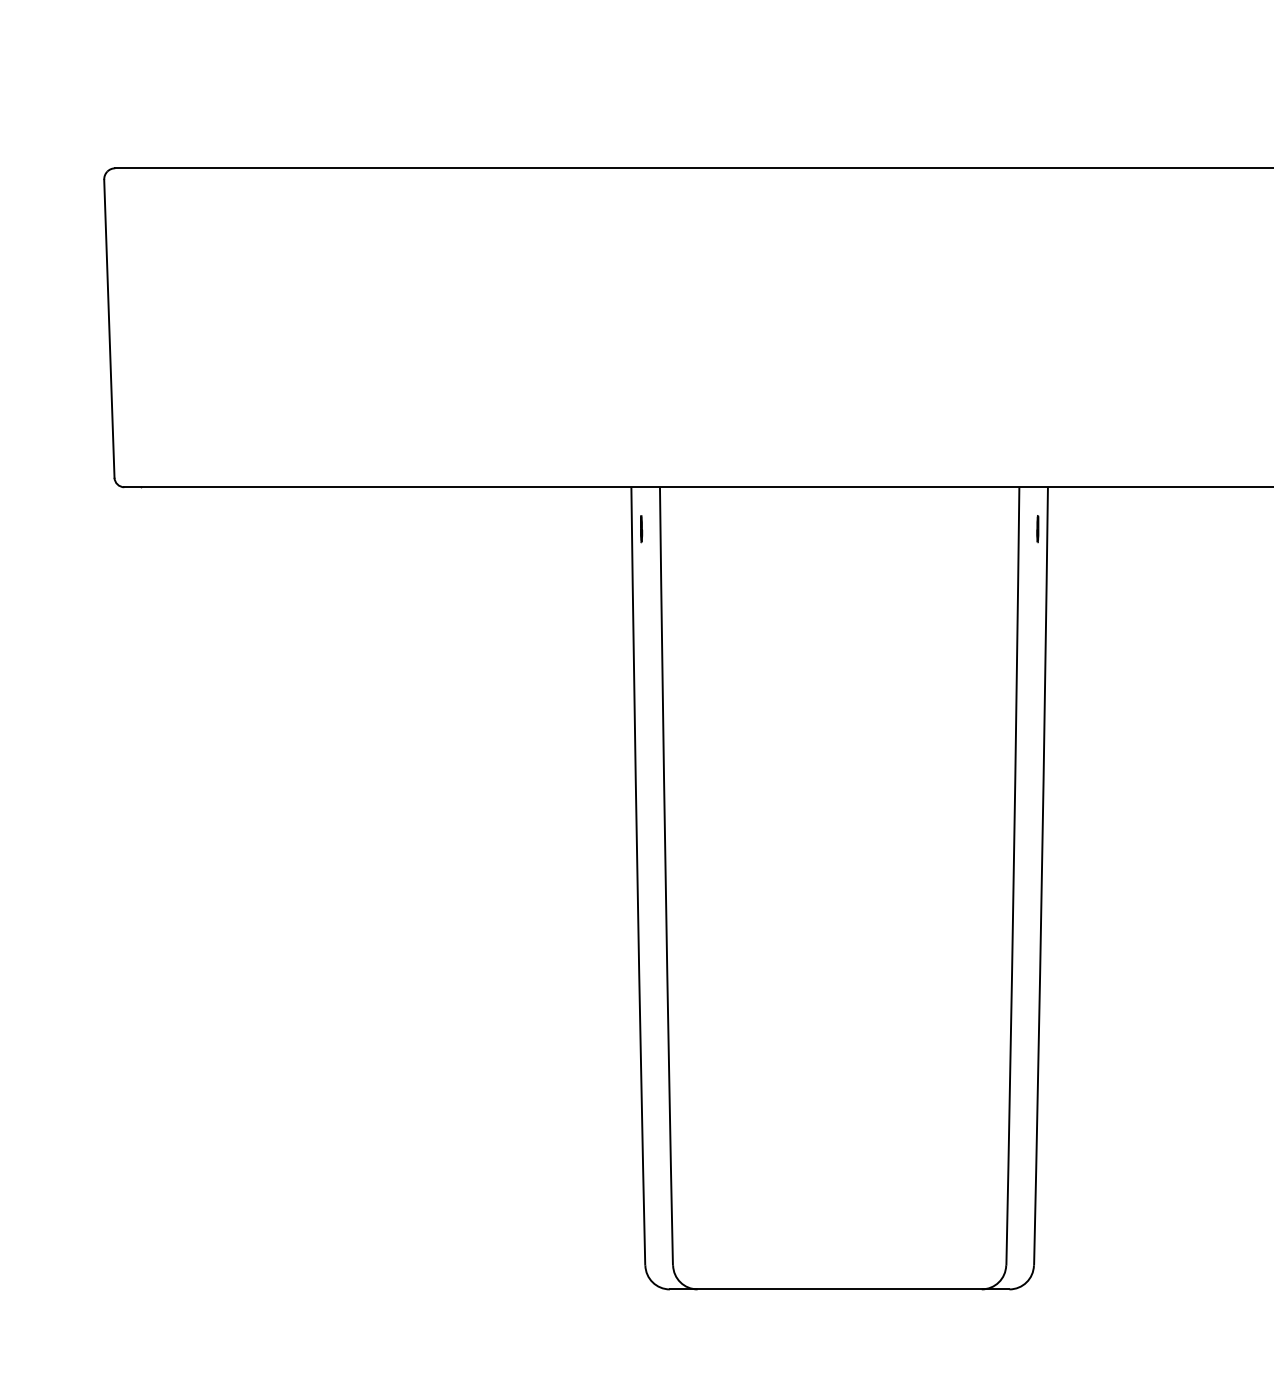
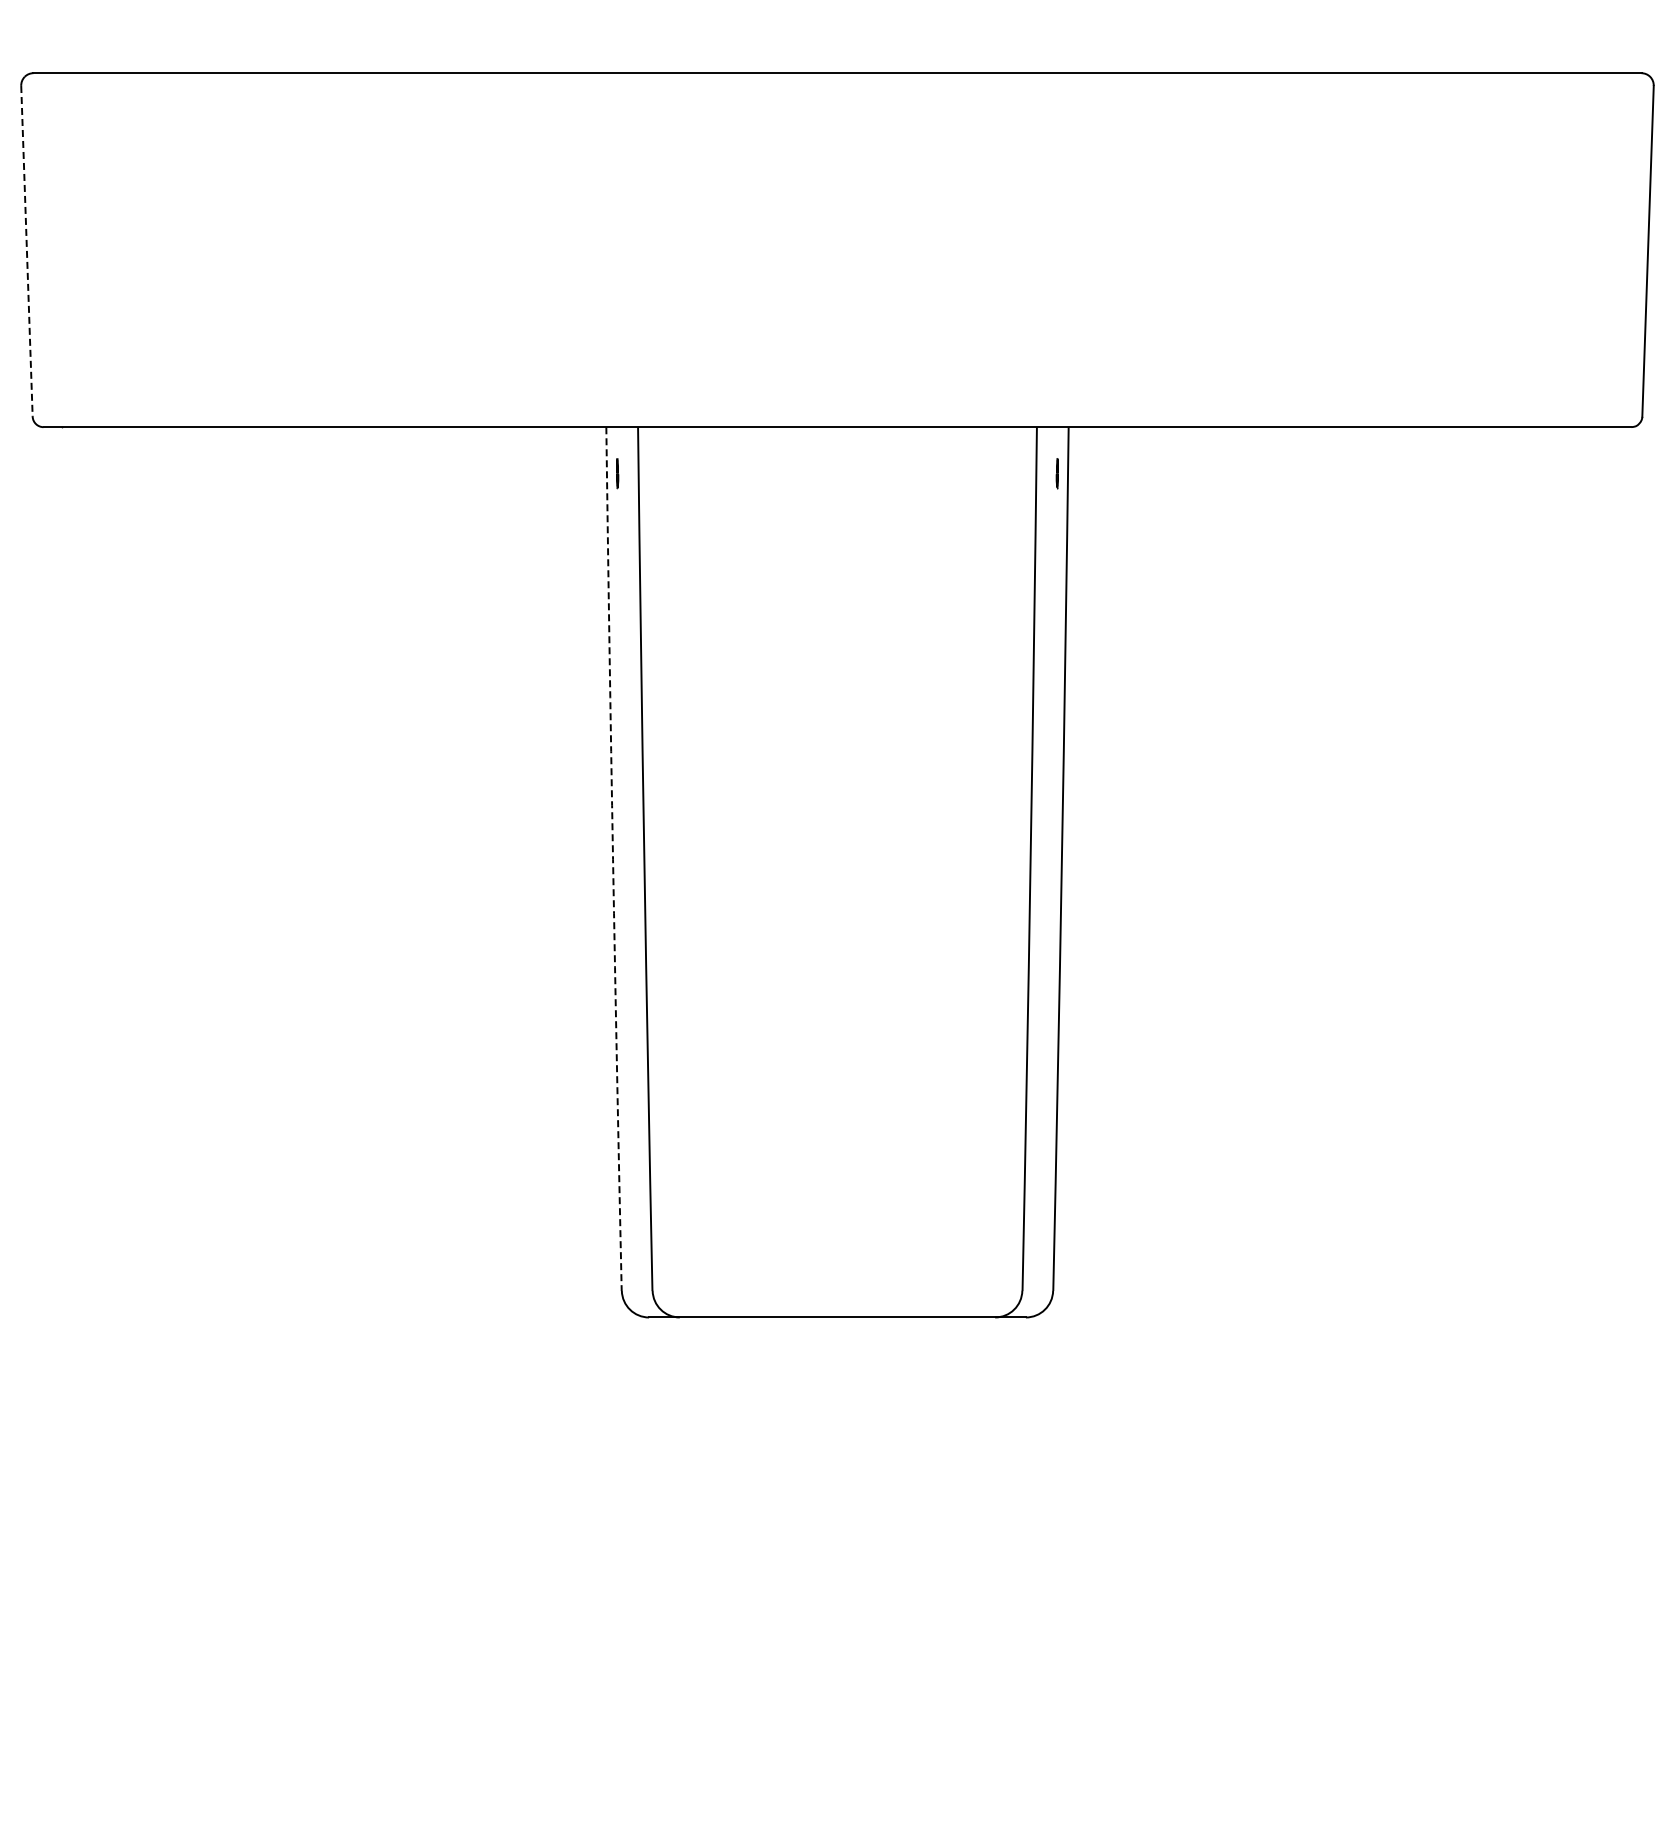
line: (108, 328) -> (26, 251), solid -> dashed
arc: (637, 876) -> (613, 859), solid -> dashed

